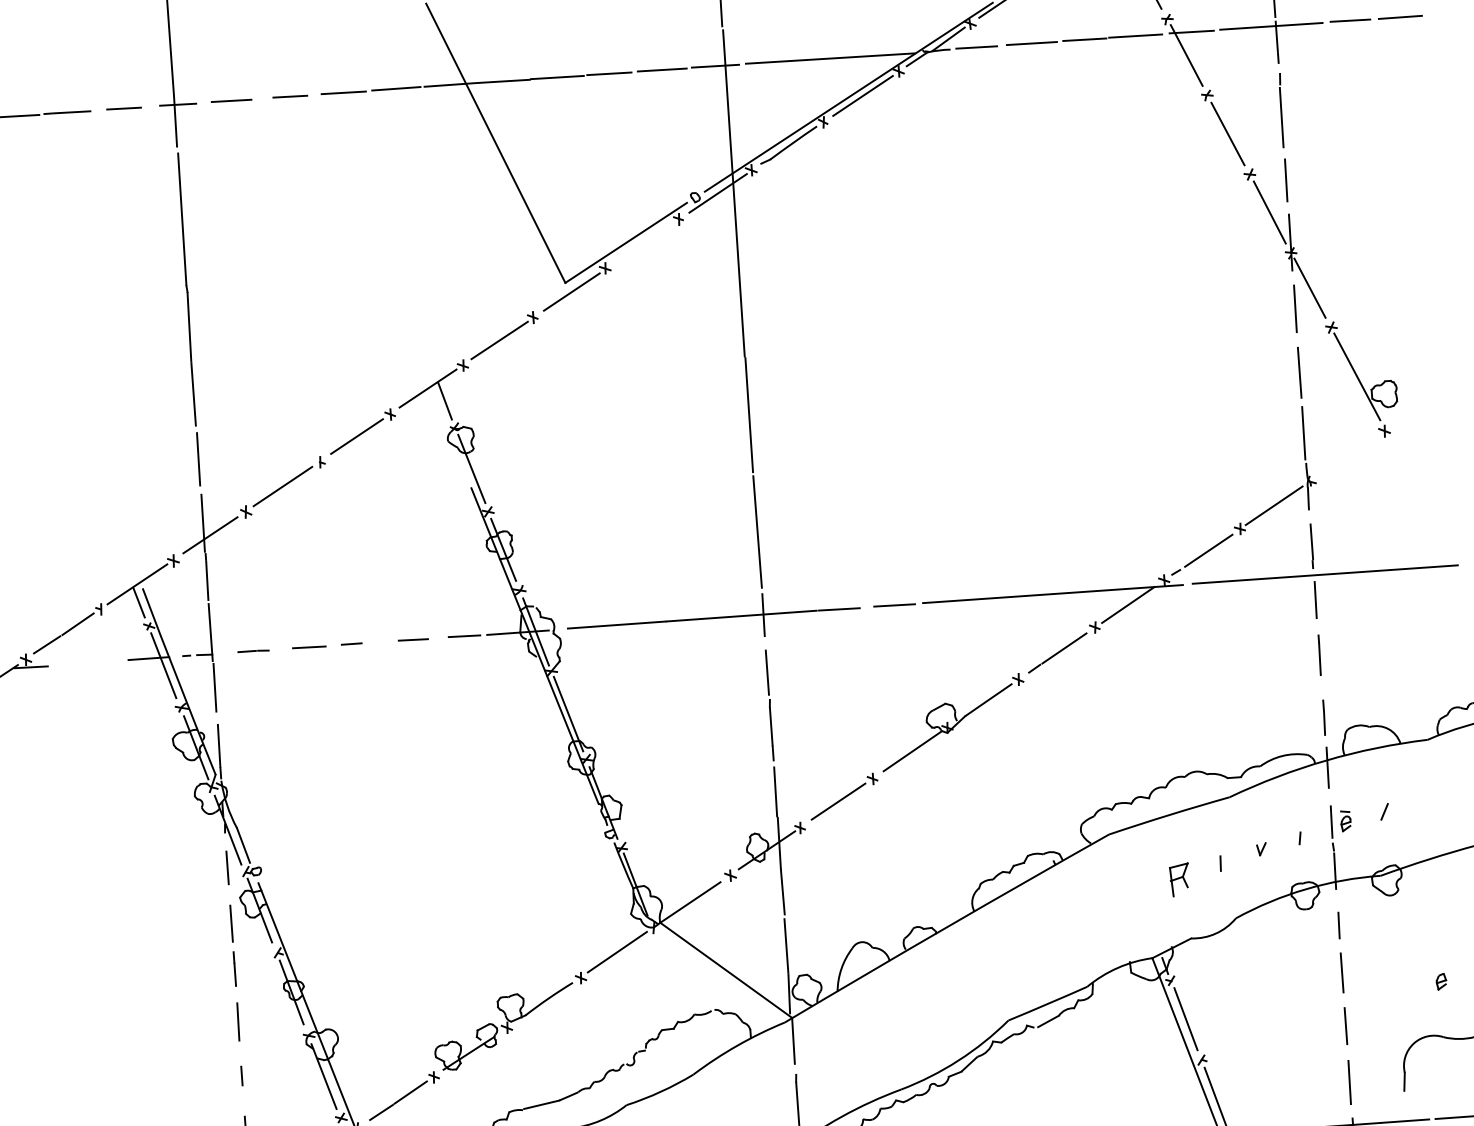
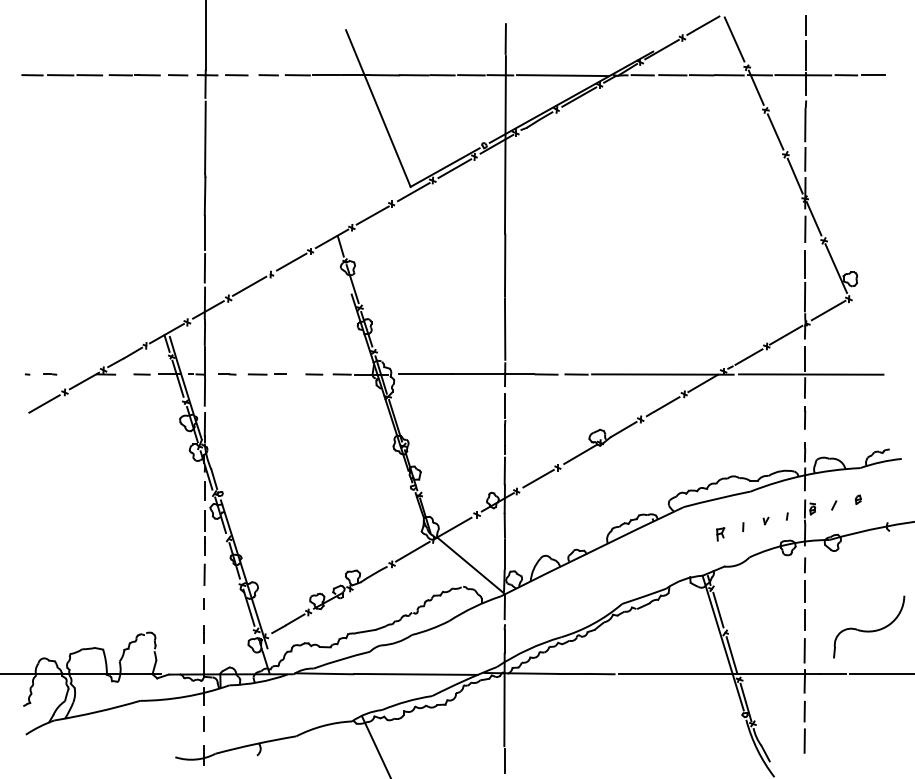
line: (643, 243) -> (454, 168), added
line: (1348, 454) -> (828, 310), added
line: (96, 662) -> (141, 374), added
part: (1179, 880) -> (720, 534), size x0.71
part: (1439, 981) -> (857, 499), moved

